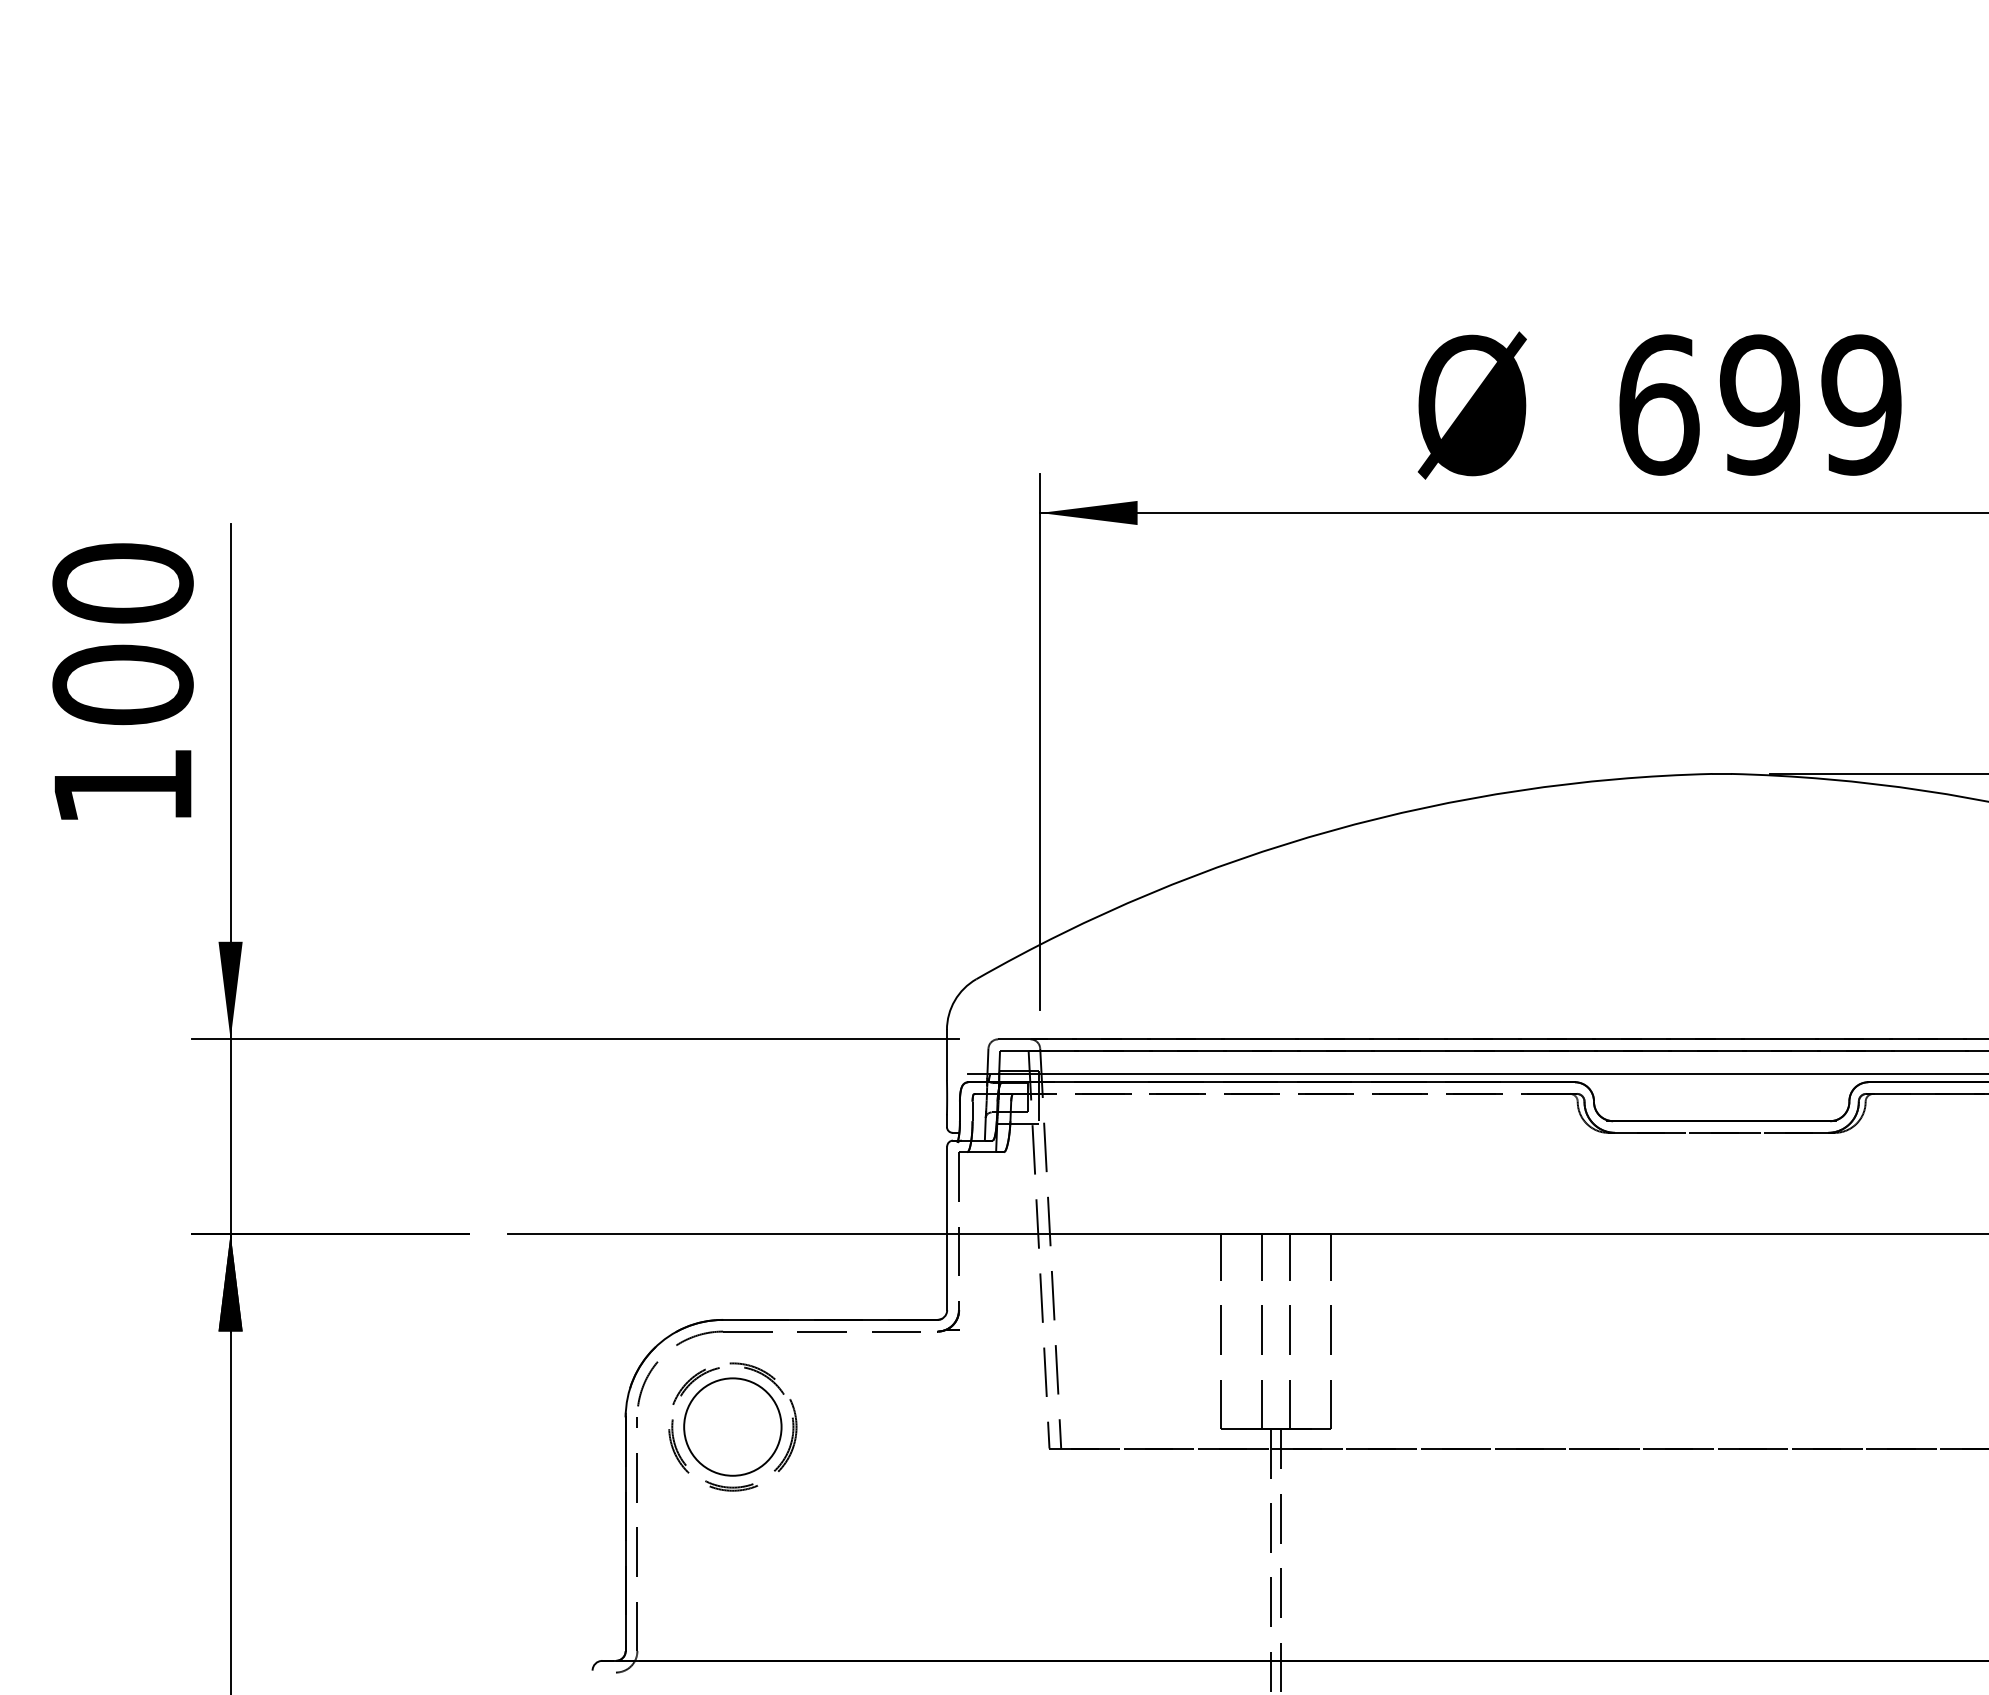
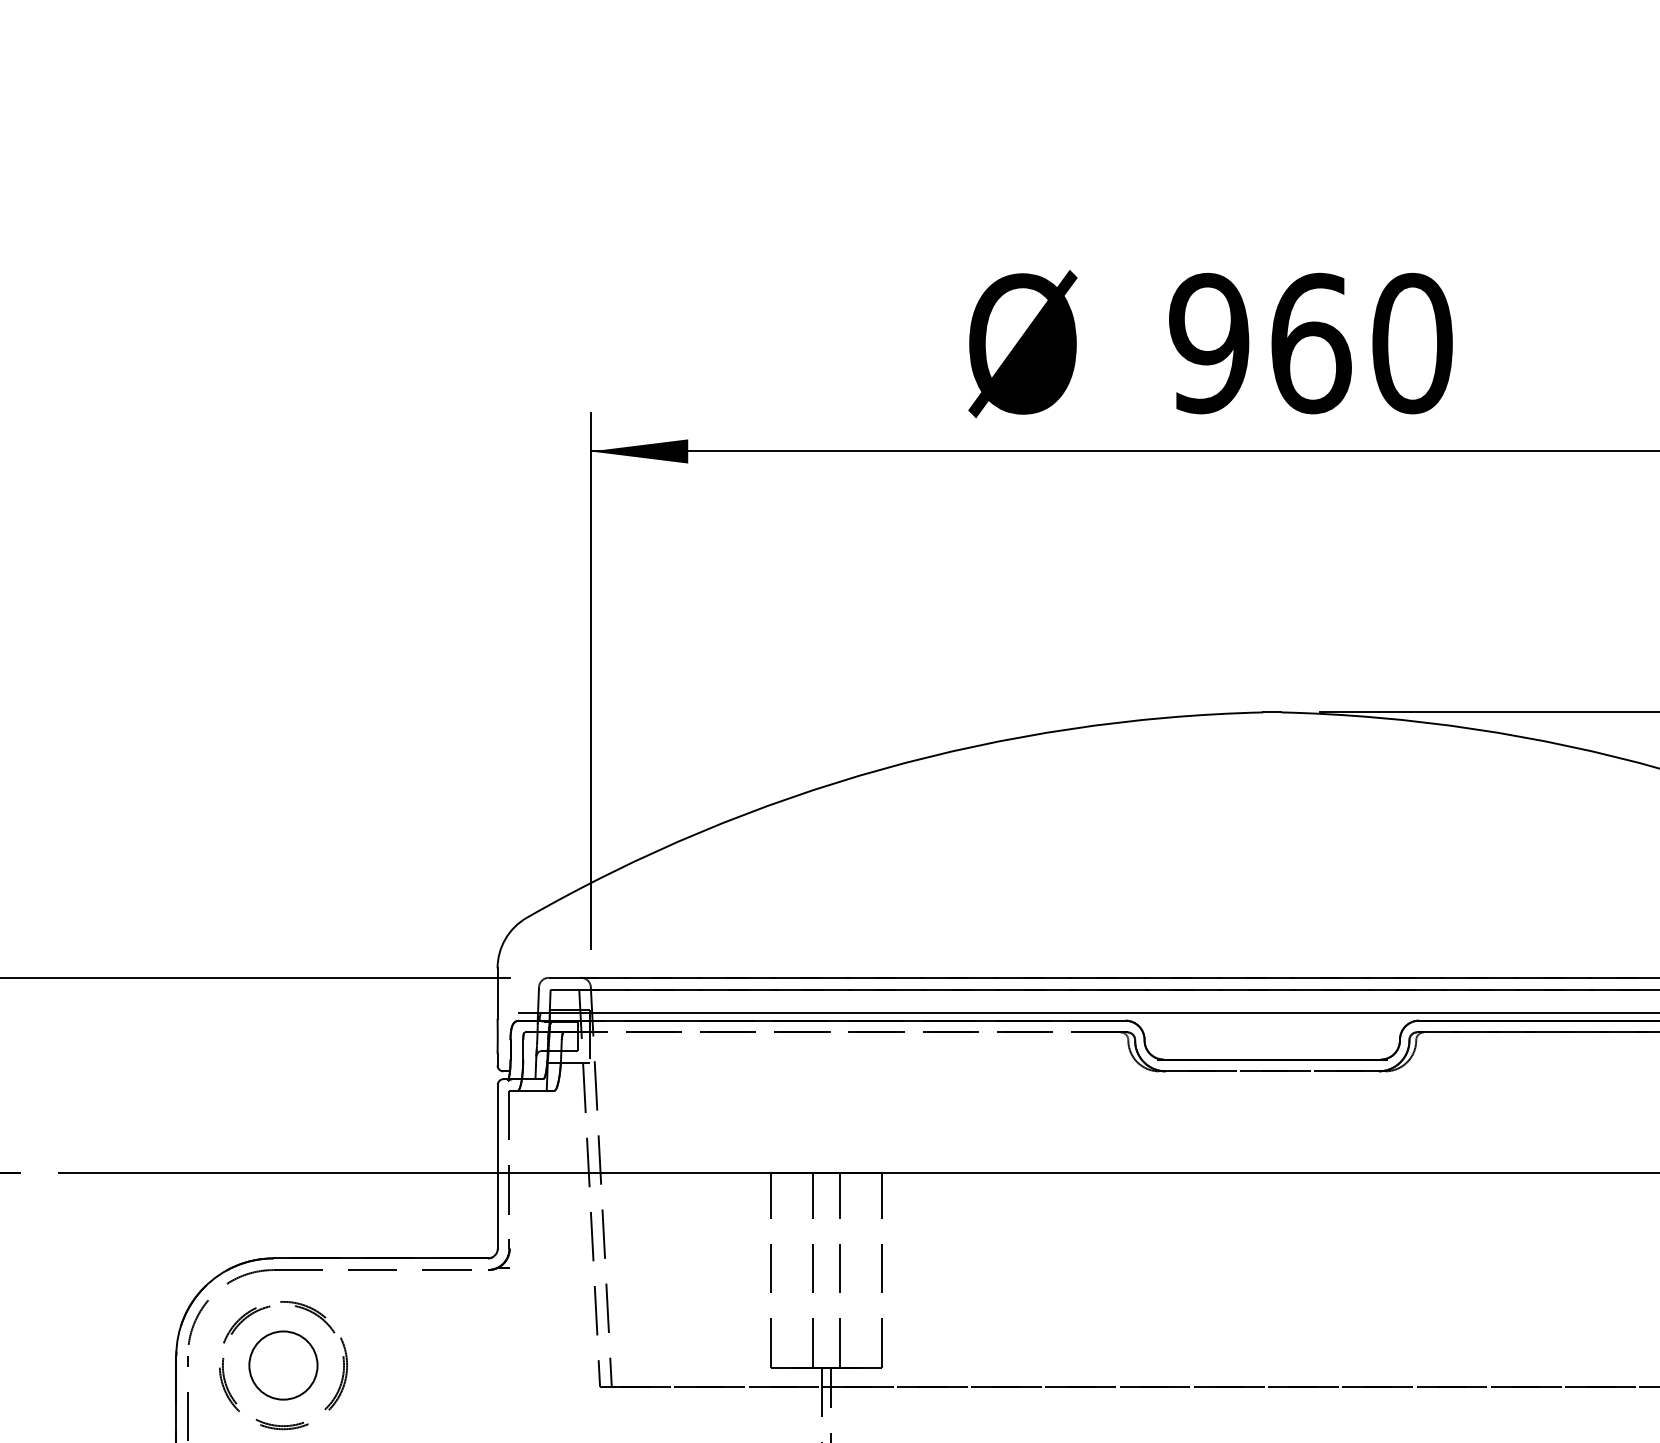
text: (1760, 404) -> (1311, 342), 699 -> 960
circle: (732, 1426) -> (283, 1364), size x0.7

